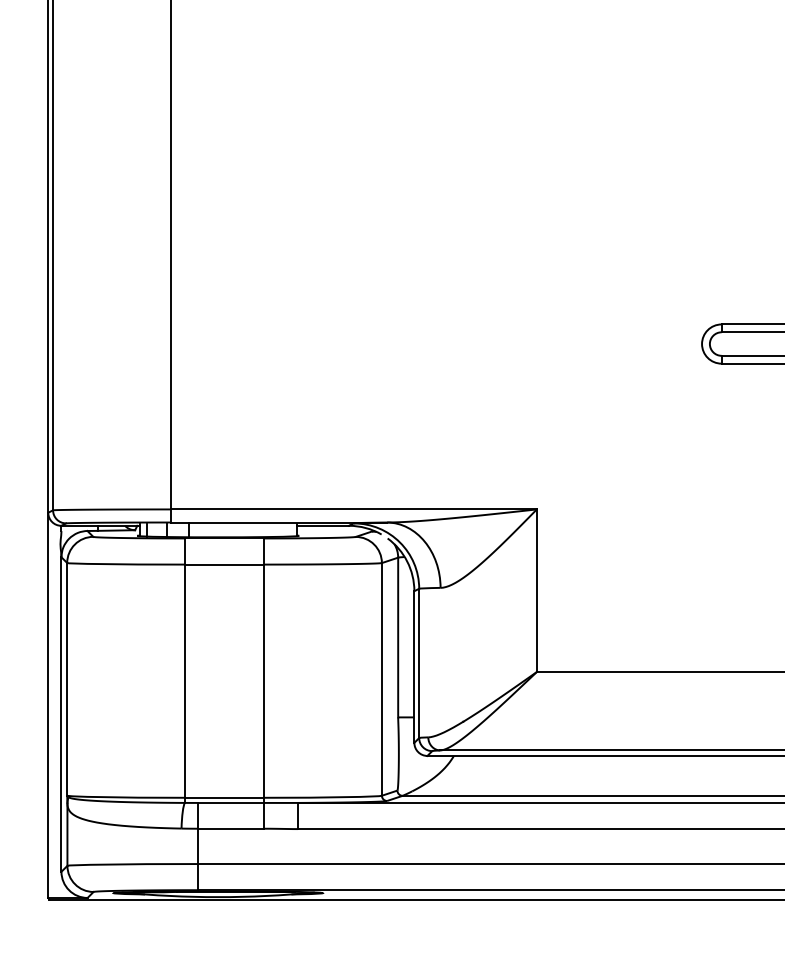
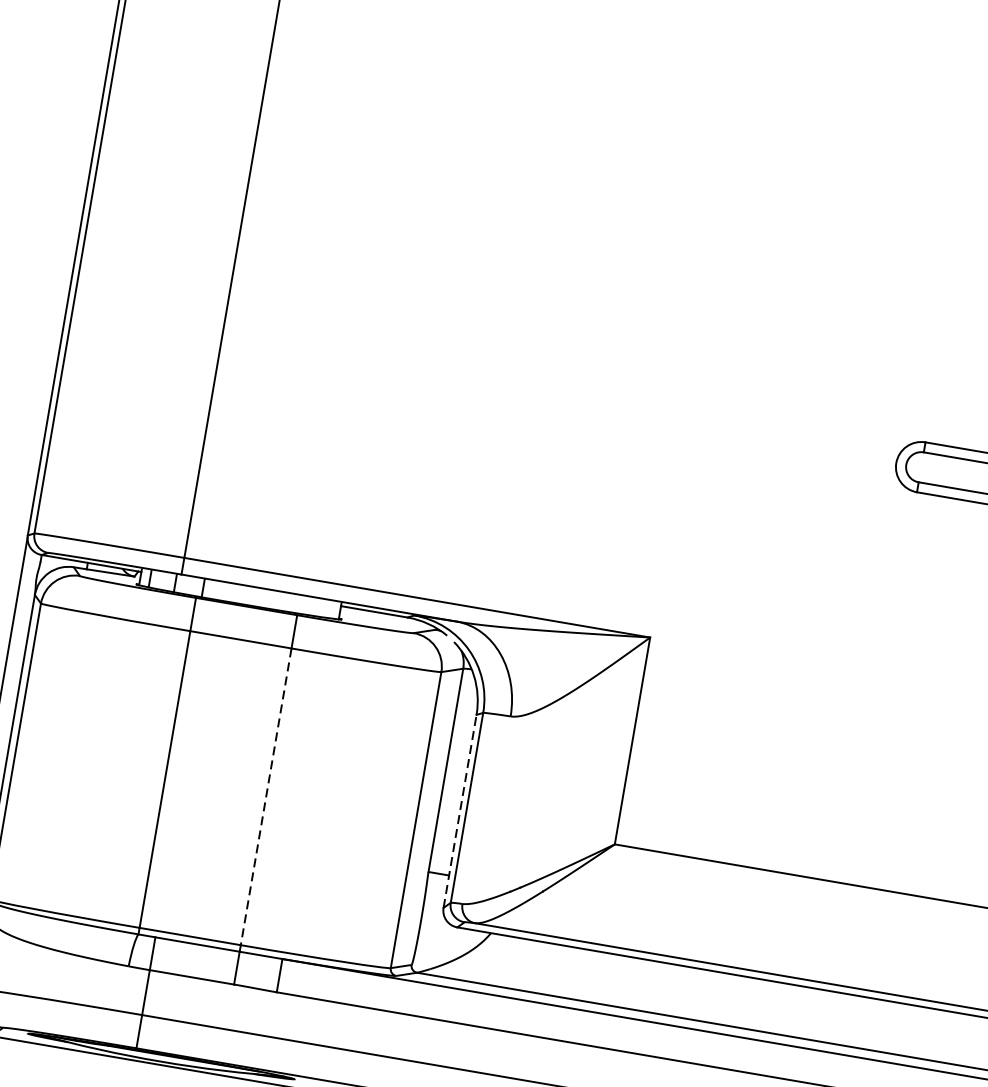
line: (414, 667) -> (460, 812), solid -> dashed
line: (264, 681) -> (266, 797), solid -> dashed

